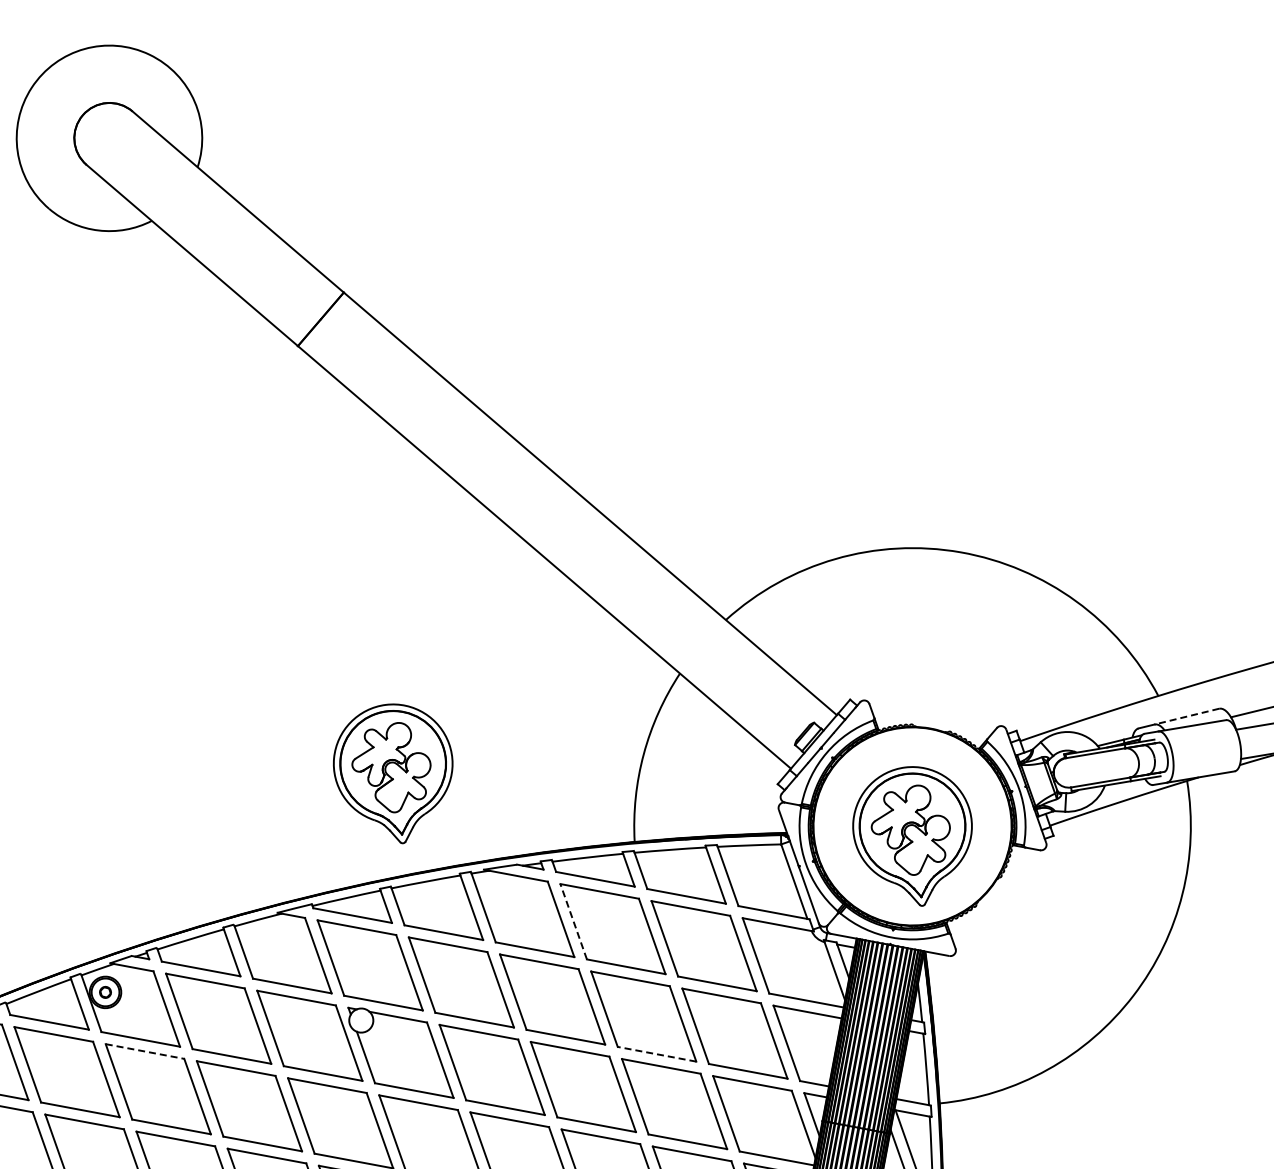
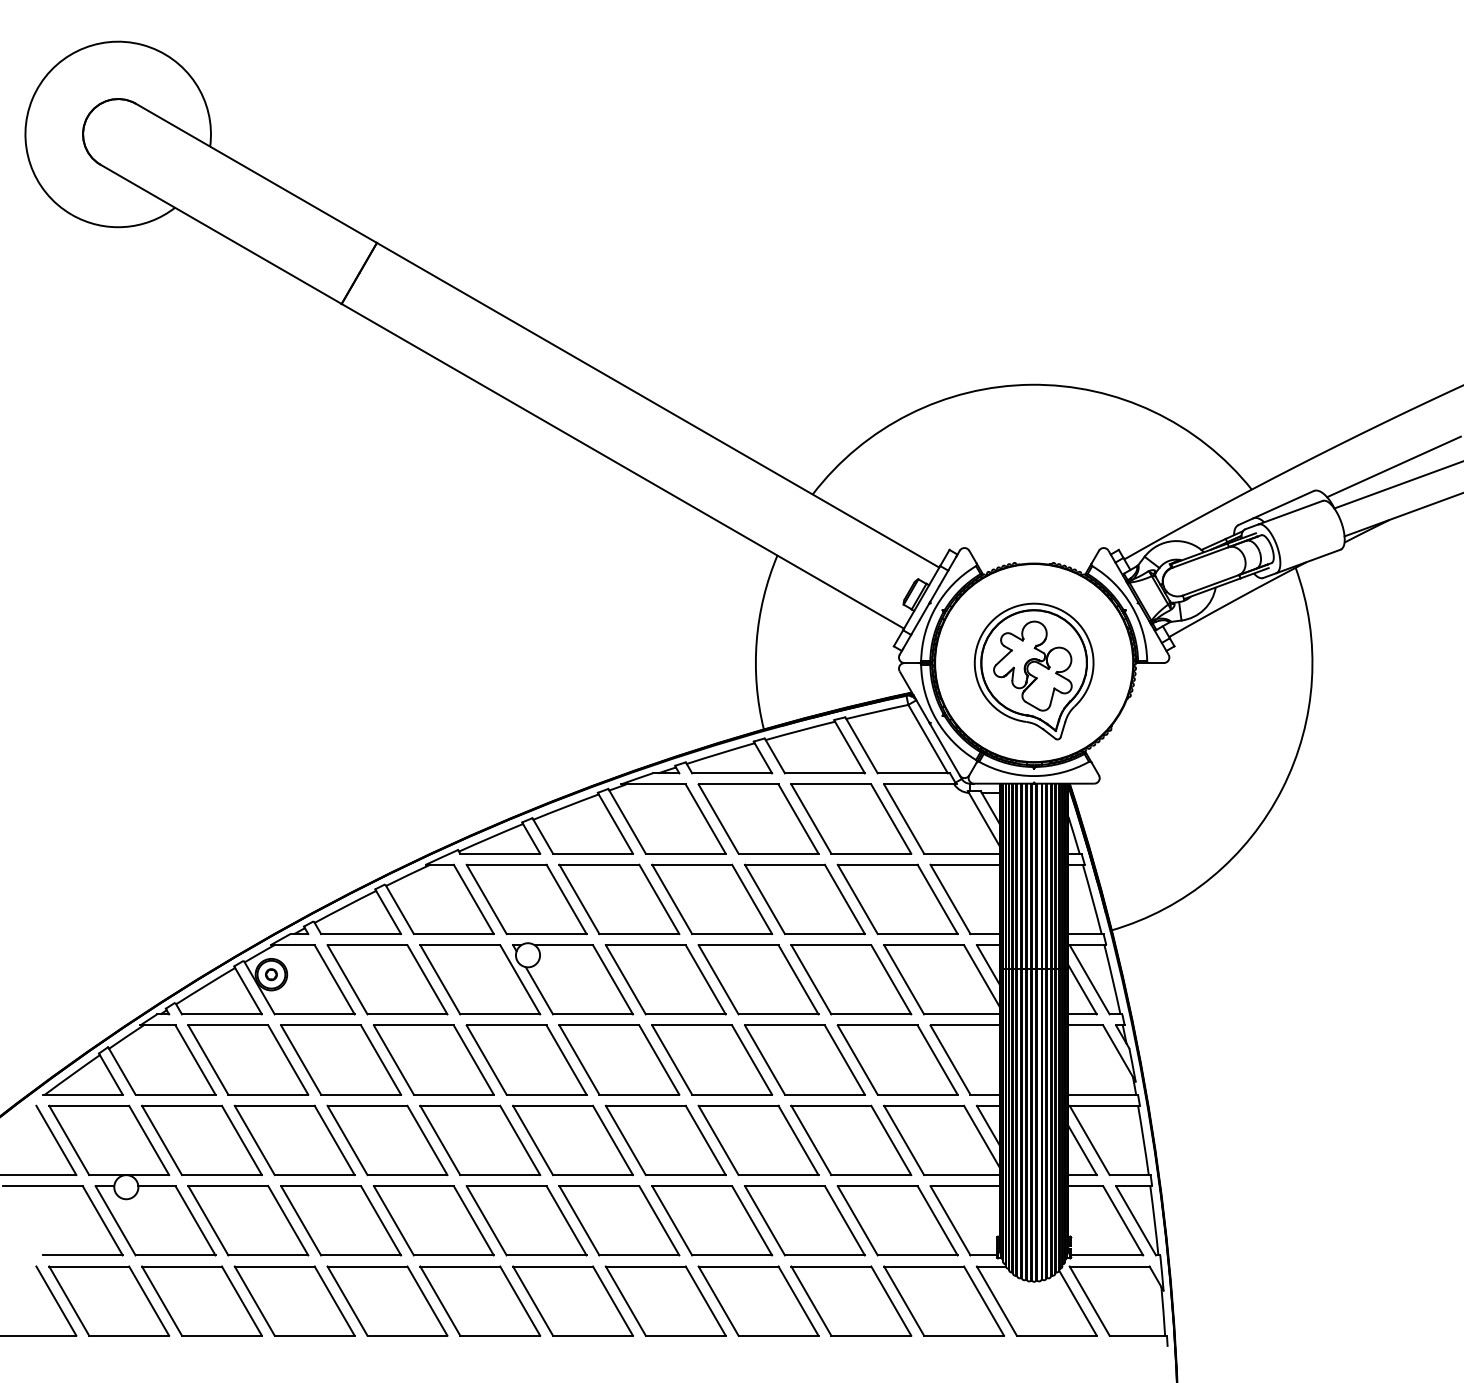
line: (1186, 716) -> (1283, 504), dashed -> solid
part: (391, 771) -> (511, 705), removed
line: (573, 922) -> (718, 819), dashed -> solid
line: (145, 1051) -> (321, 1025), dashed -> solid
line: (656, 1054) -> (824, 934), dashed -> solid

